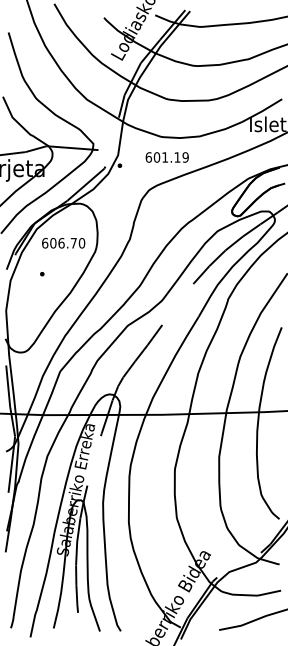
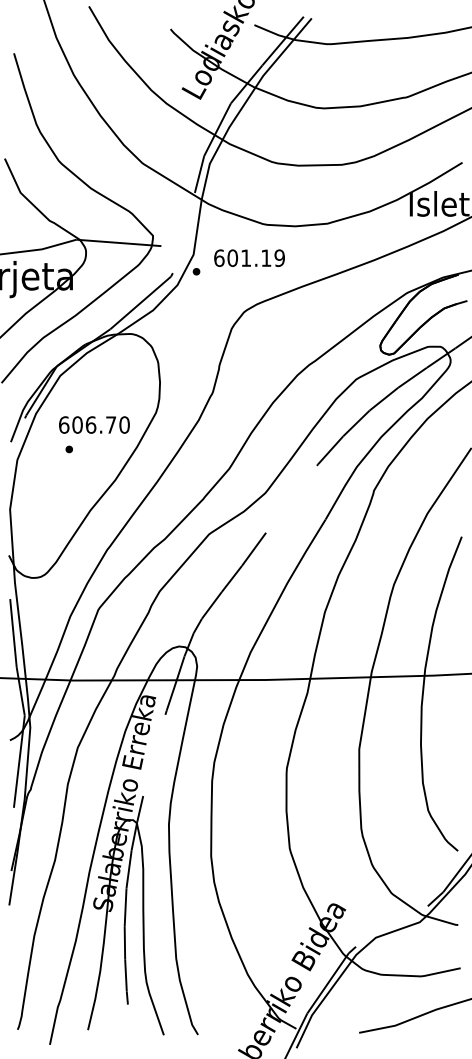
text: (166, 157) -> (248, 258), moved
text: (63, 243) -> (94, 425), moved

